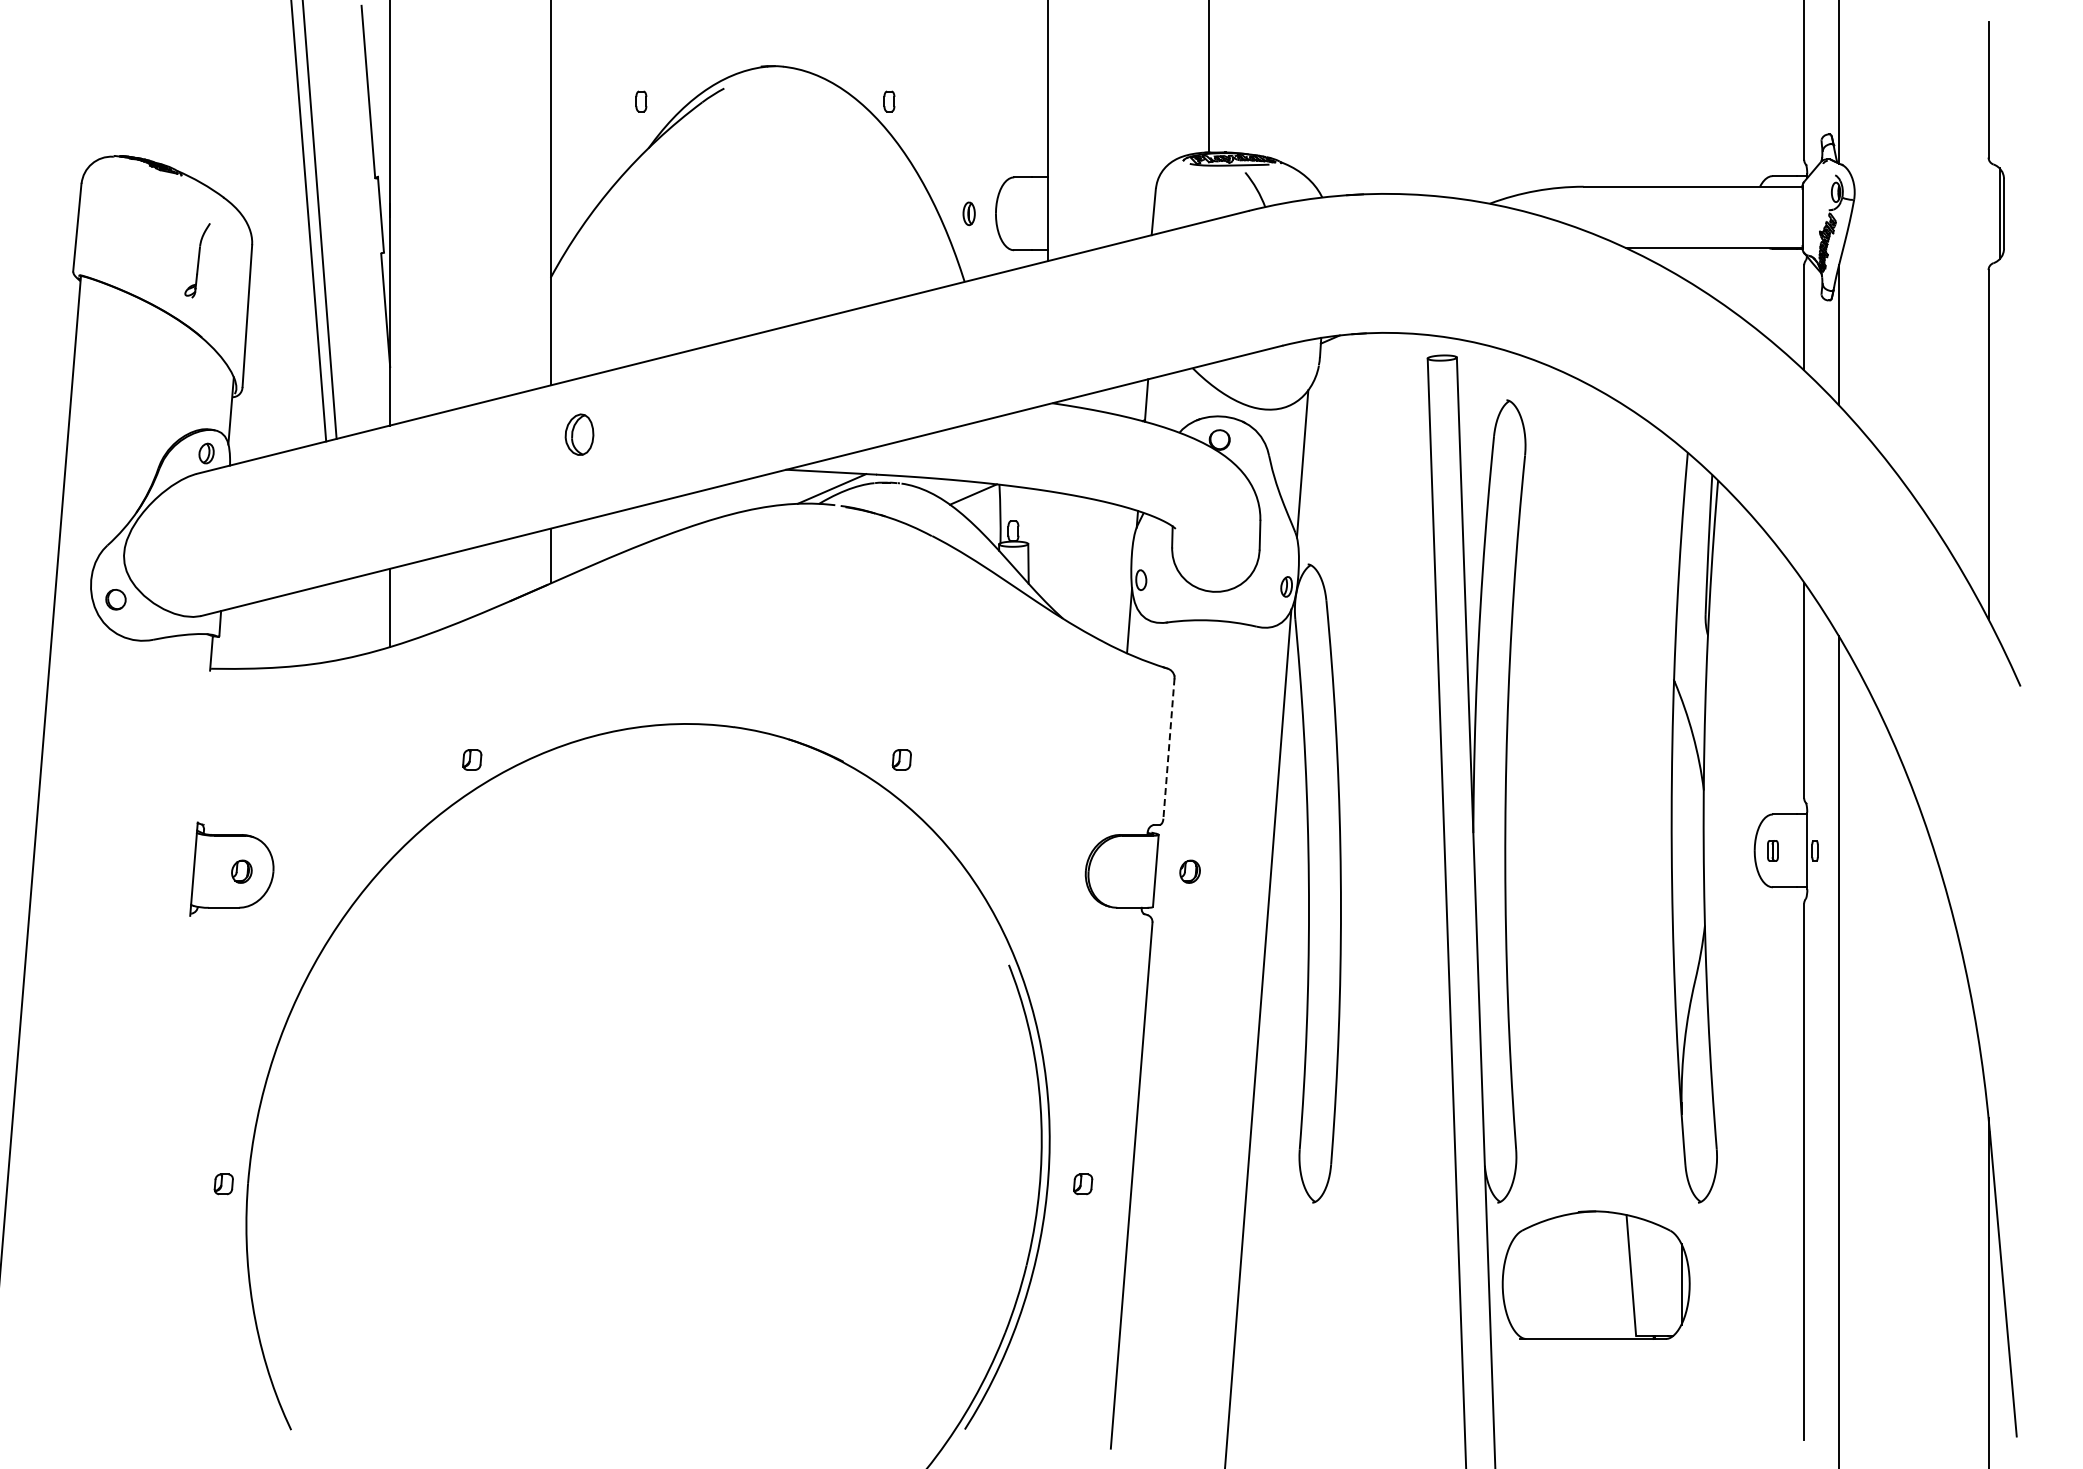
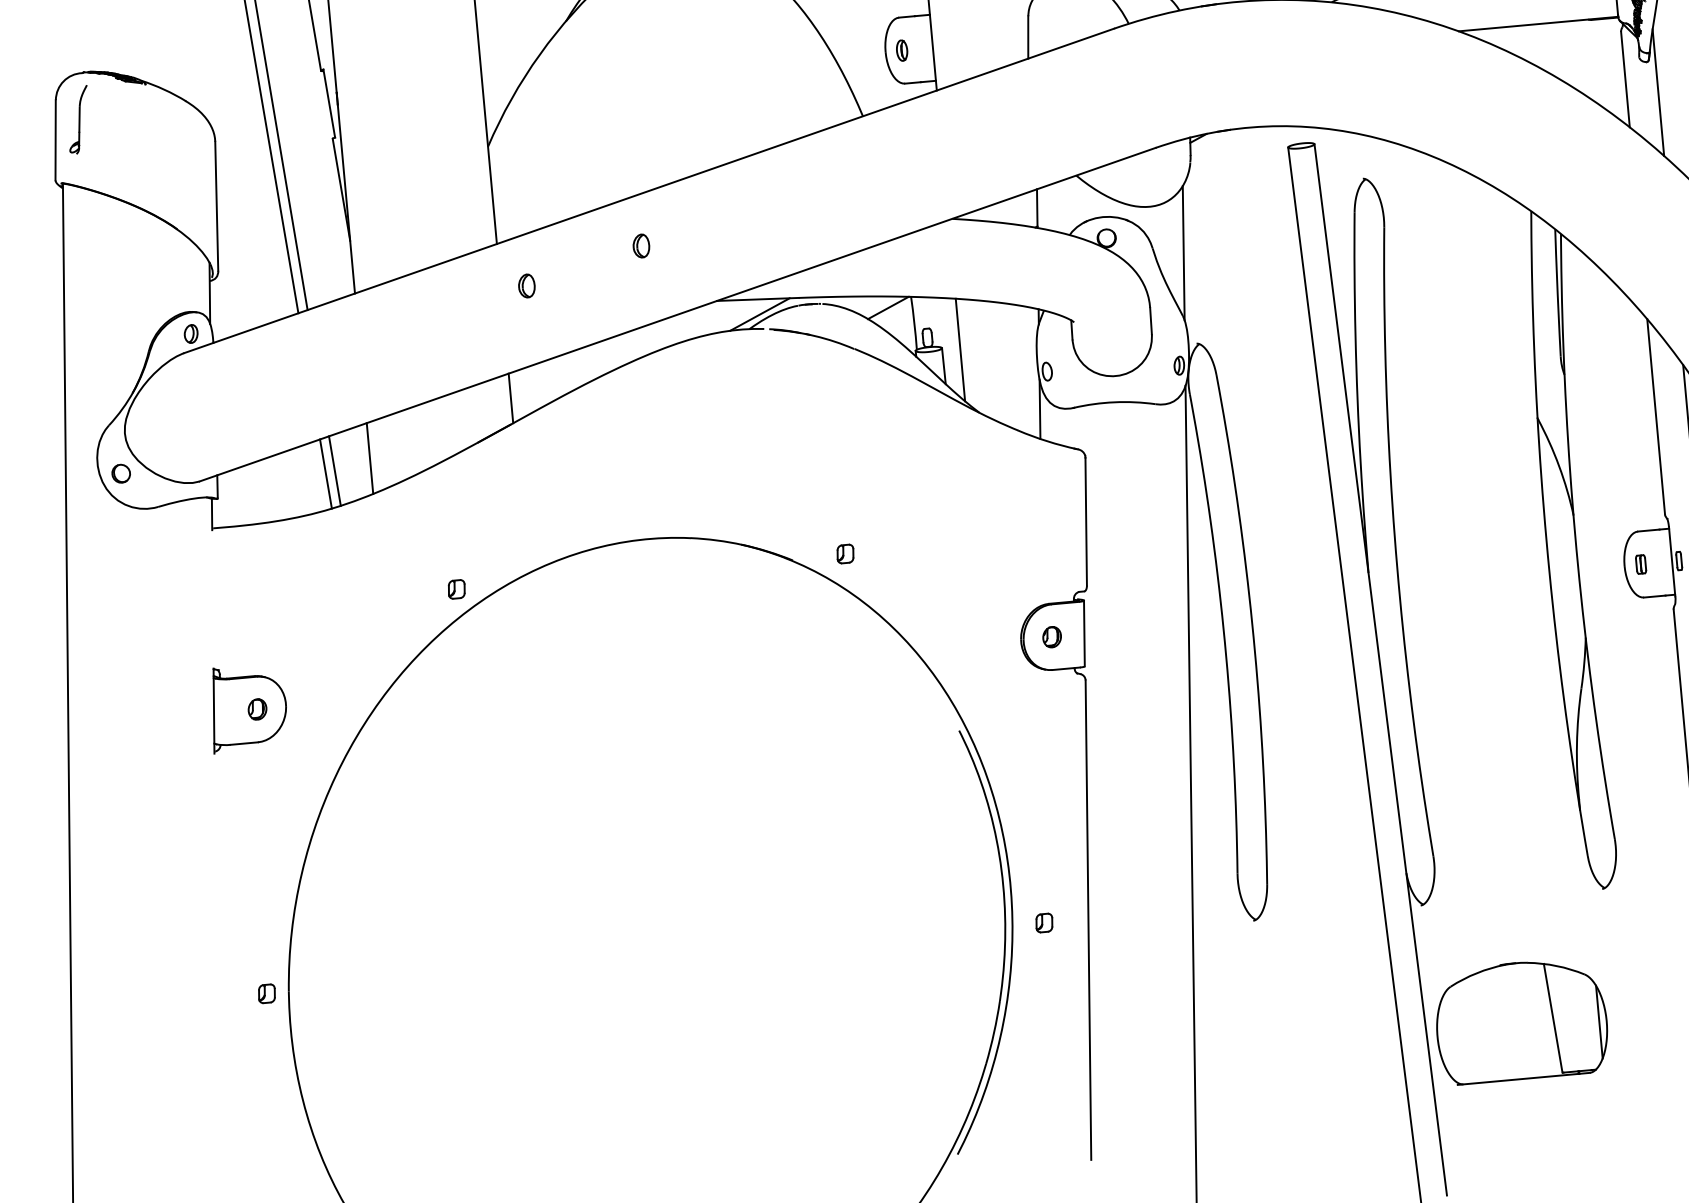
part: (968, 213) -> (901, 50), moved
part: (197, 260) -> (78, 119), moved
part: (708, 401) -> (641, 245), added
part: (578, 433) -> (526, 285), size x0.62
line: (1048, 547) -> (960, 349), added
line: (350, 617) -> (334, 470), added
line: (340, 620) -> (326, 474), added
line: (1168, 749) -> (1085, 522), dashed -> solid
part: (1189, 871) -> (1051, 636), moved
part: (1595, 1274) -> (1520, 1020), moved

